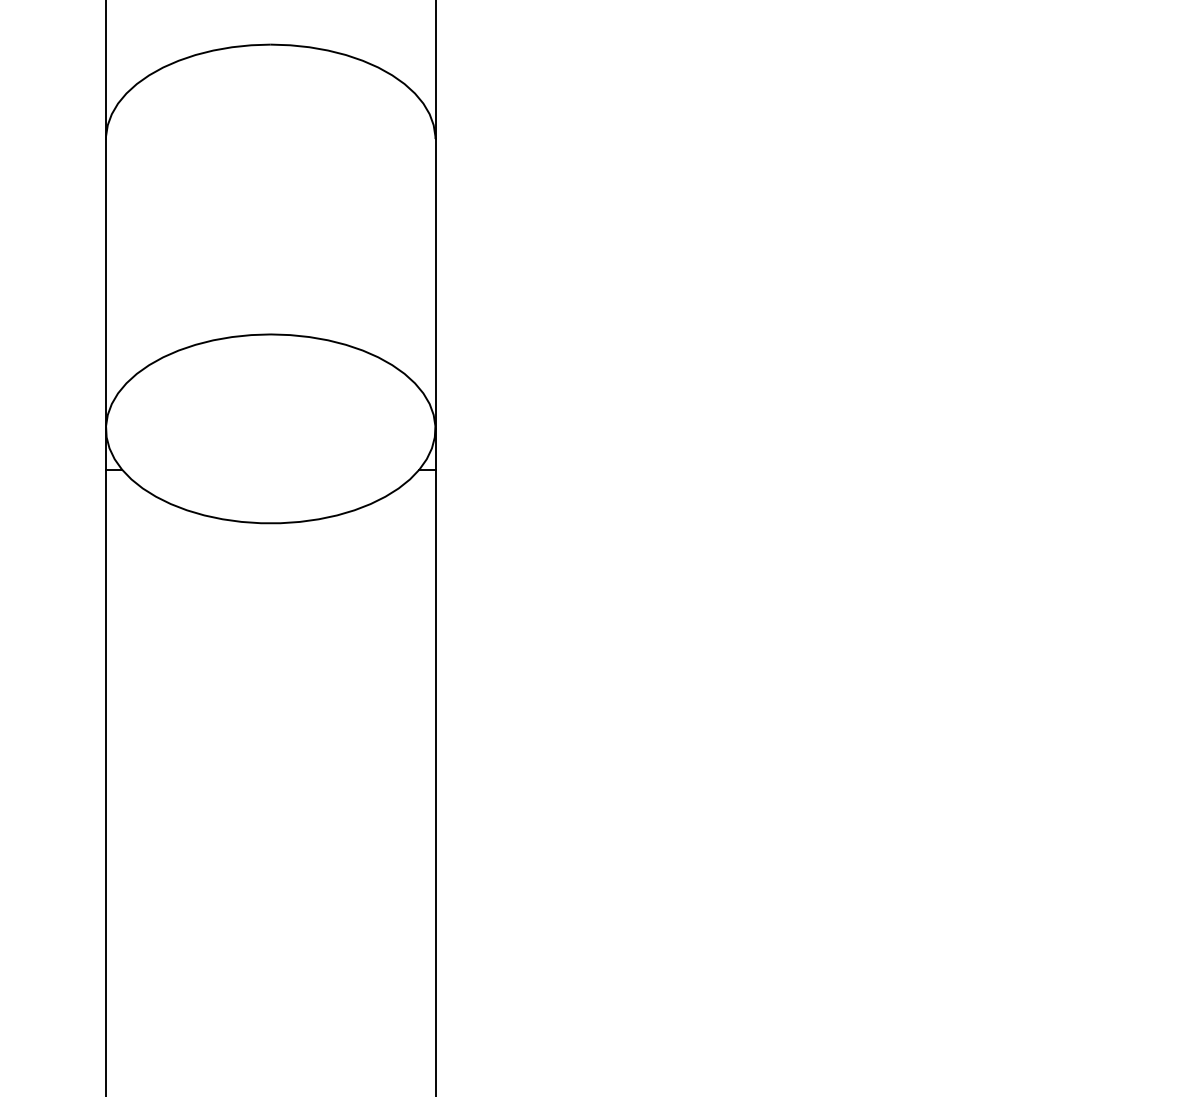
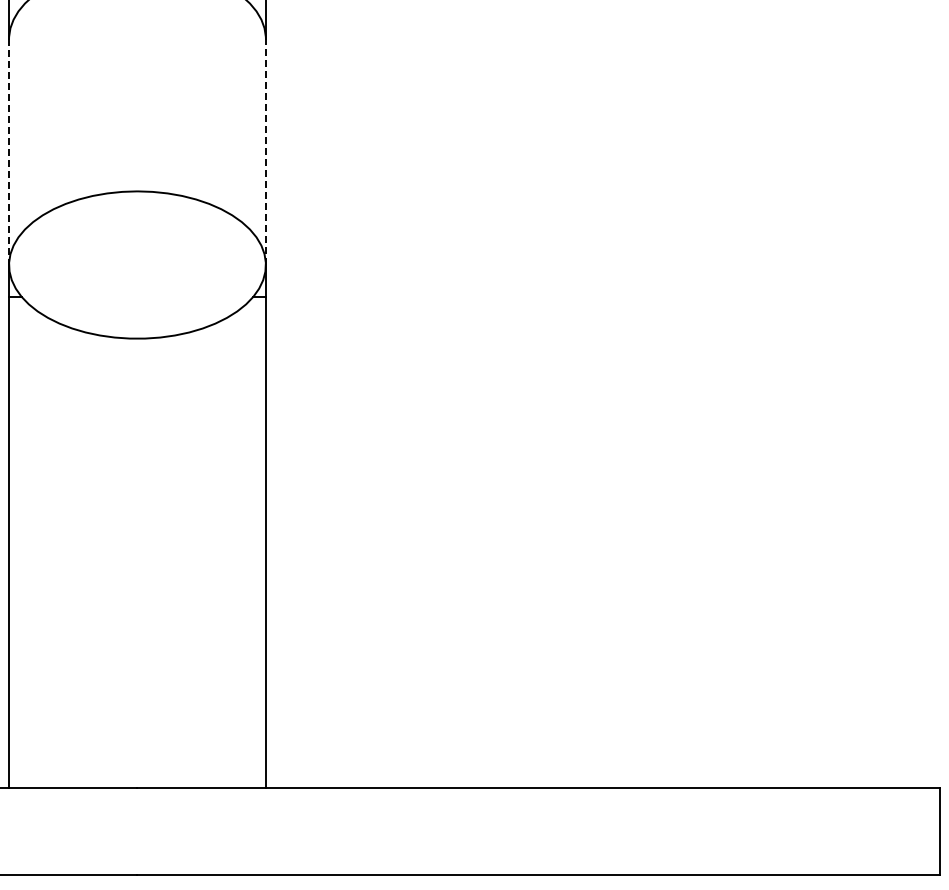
line: (106, 284) -> (9, 152), solid -> dashed
line: (434, 284) -> (265, 152), solid -> dashed

